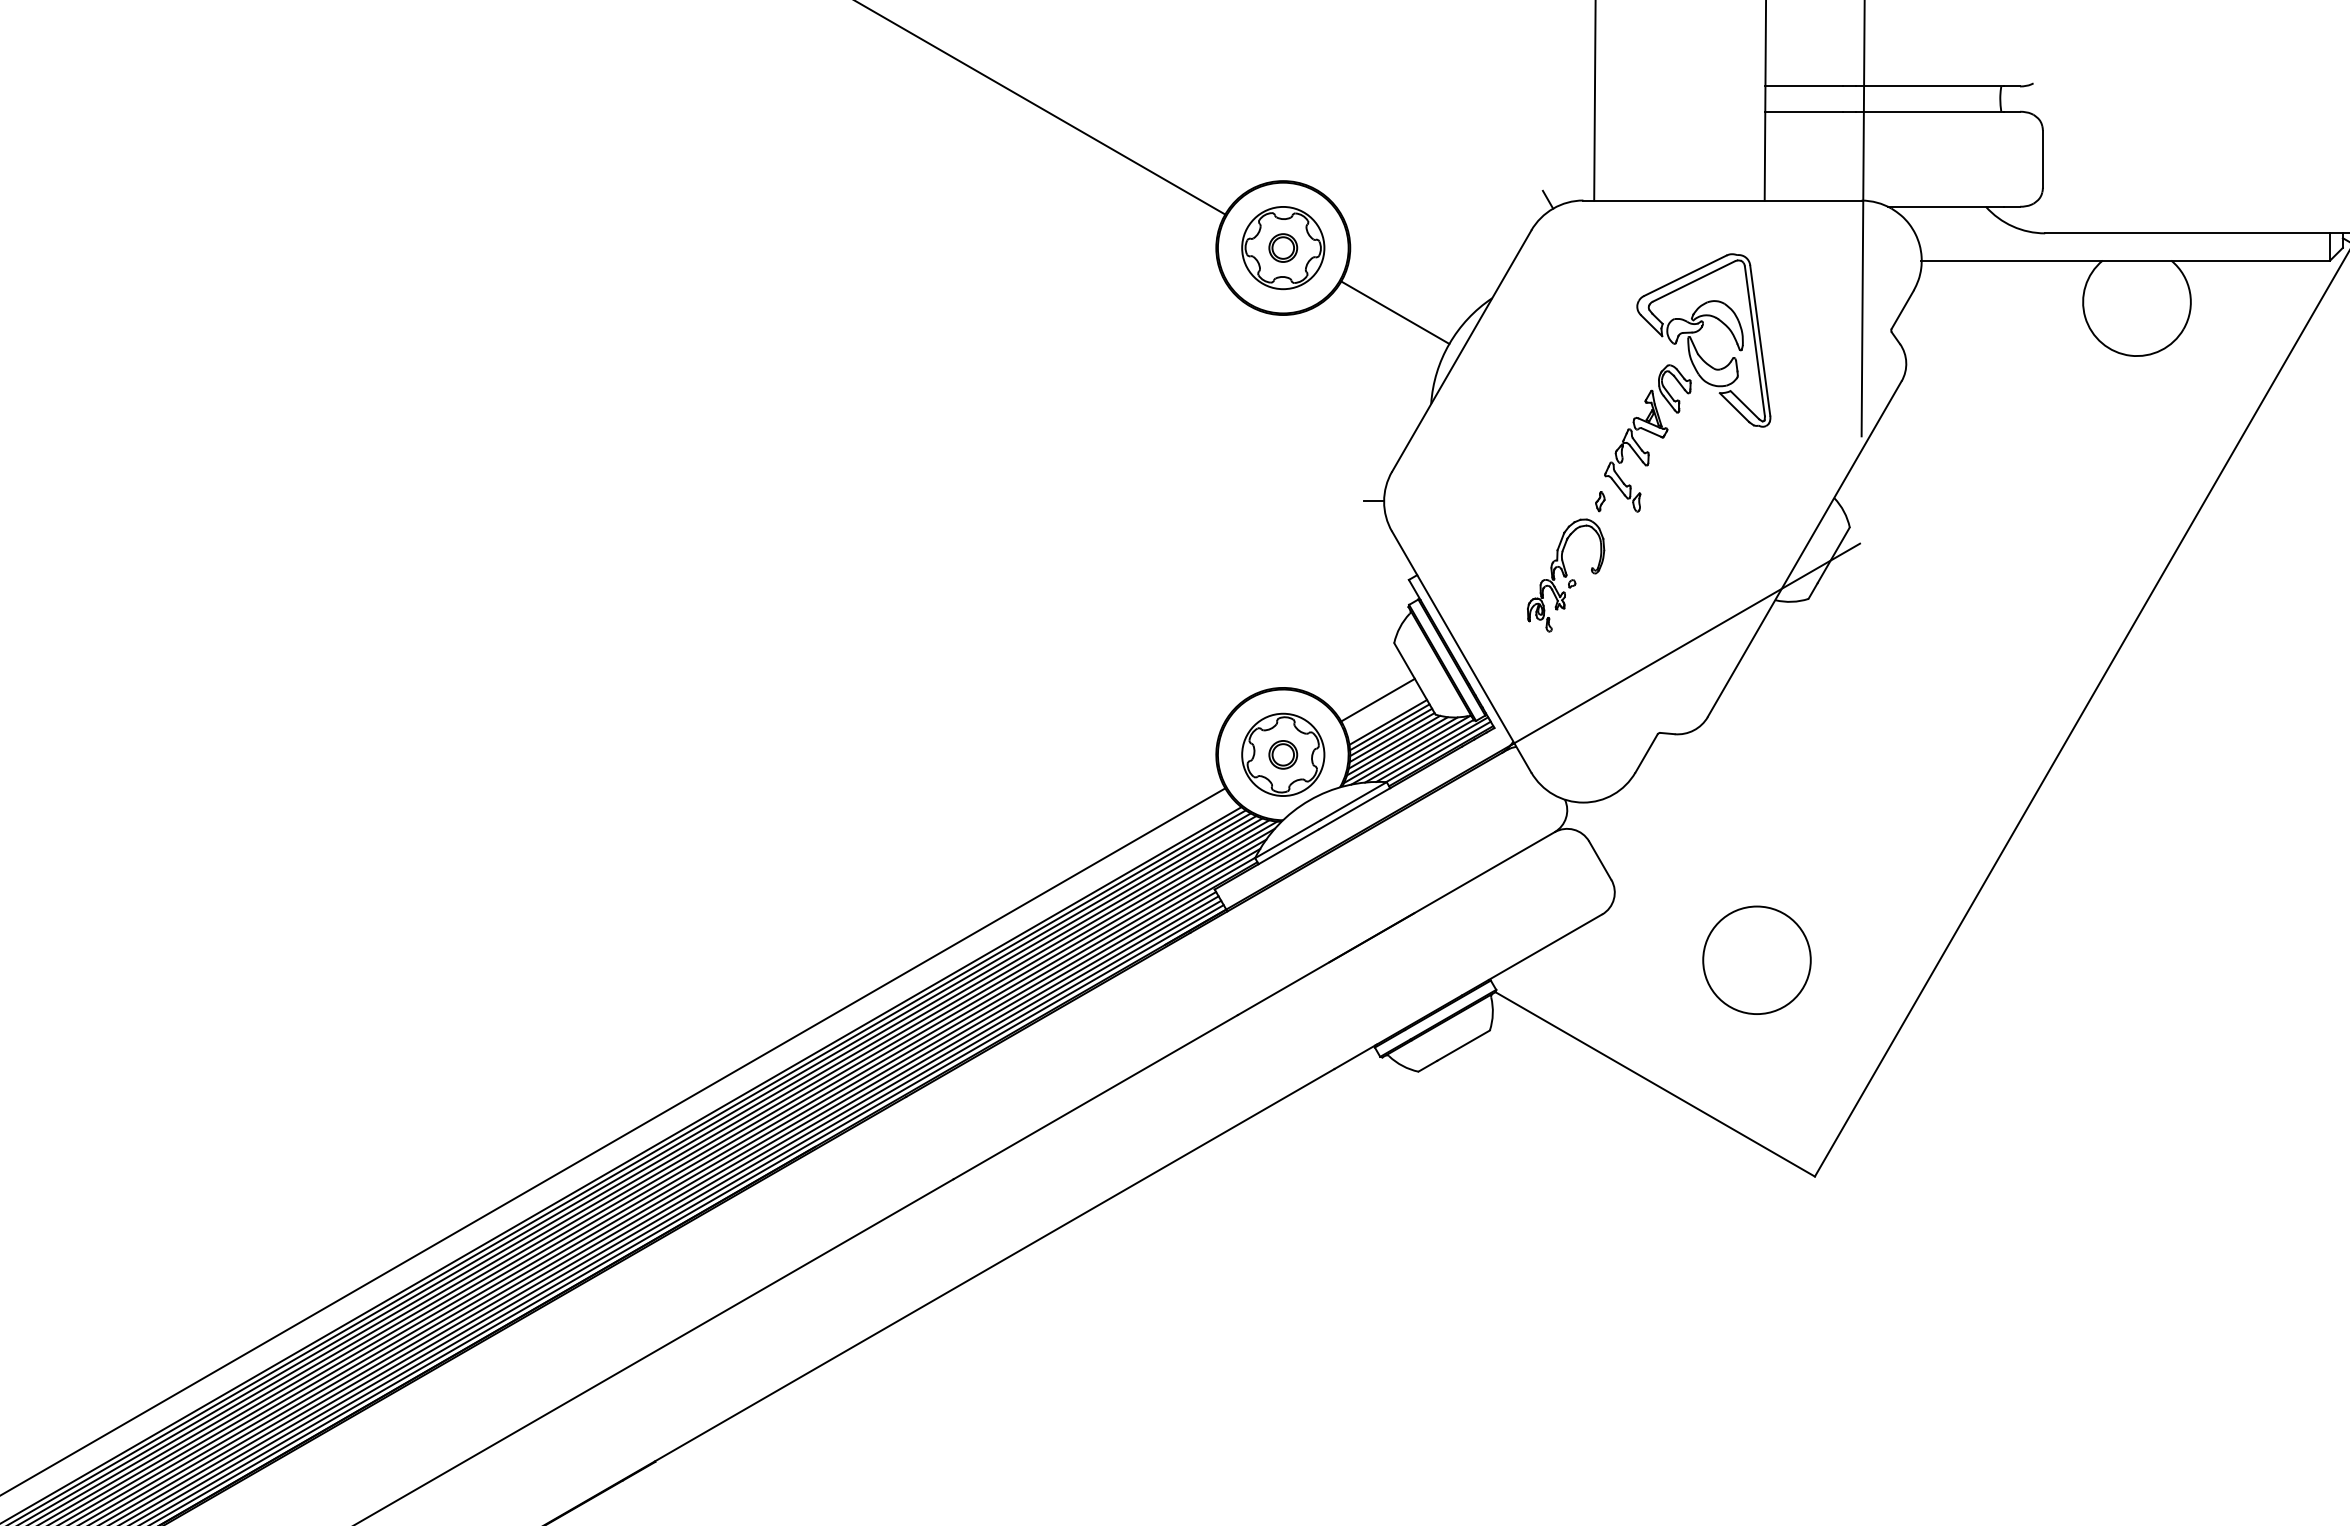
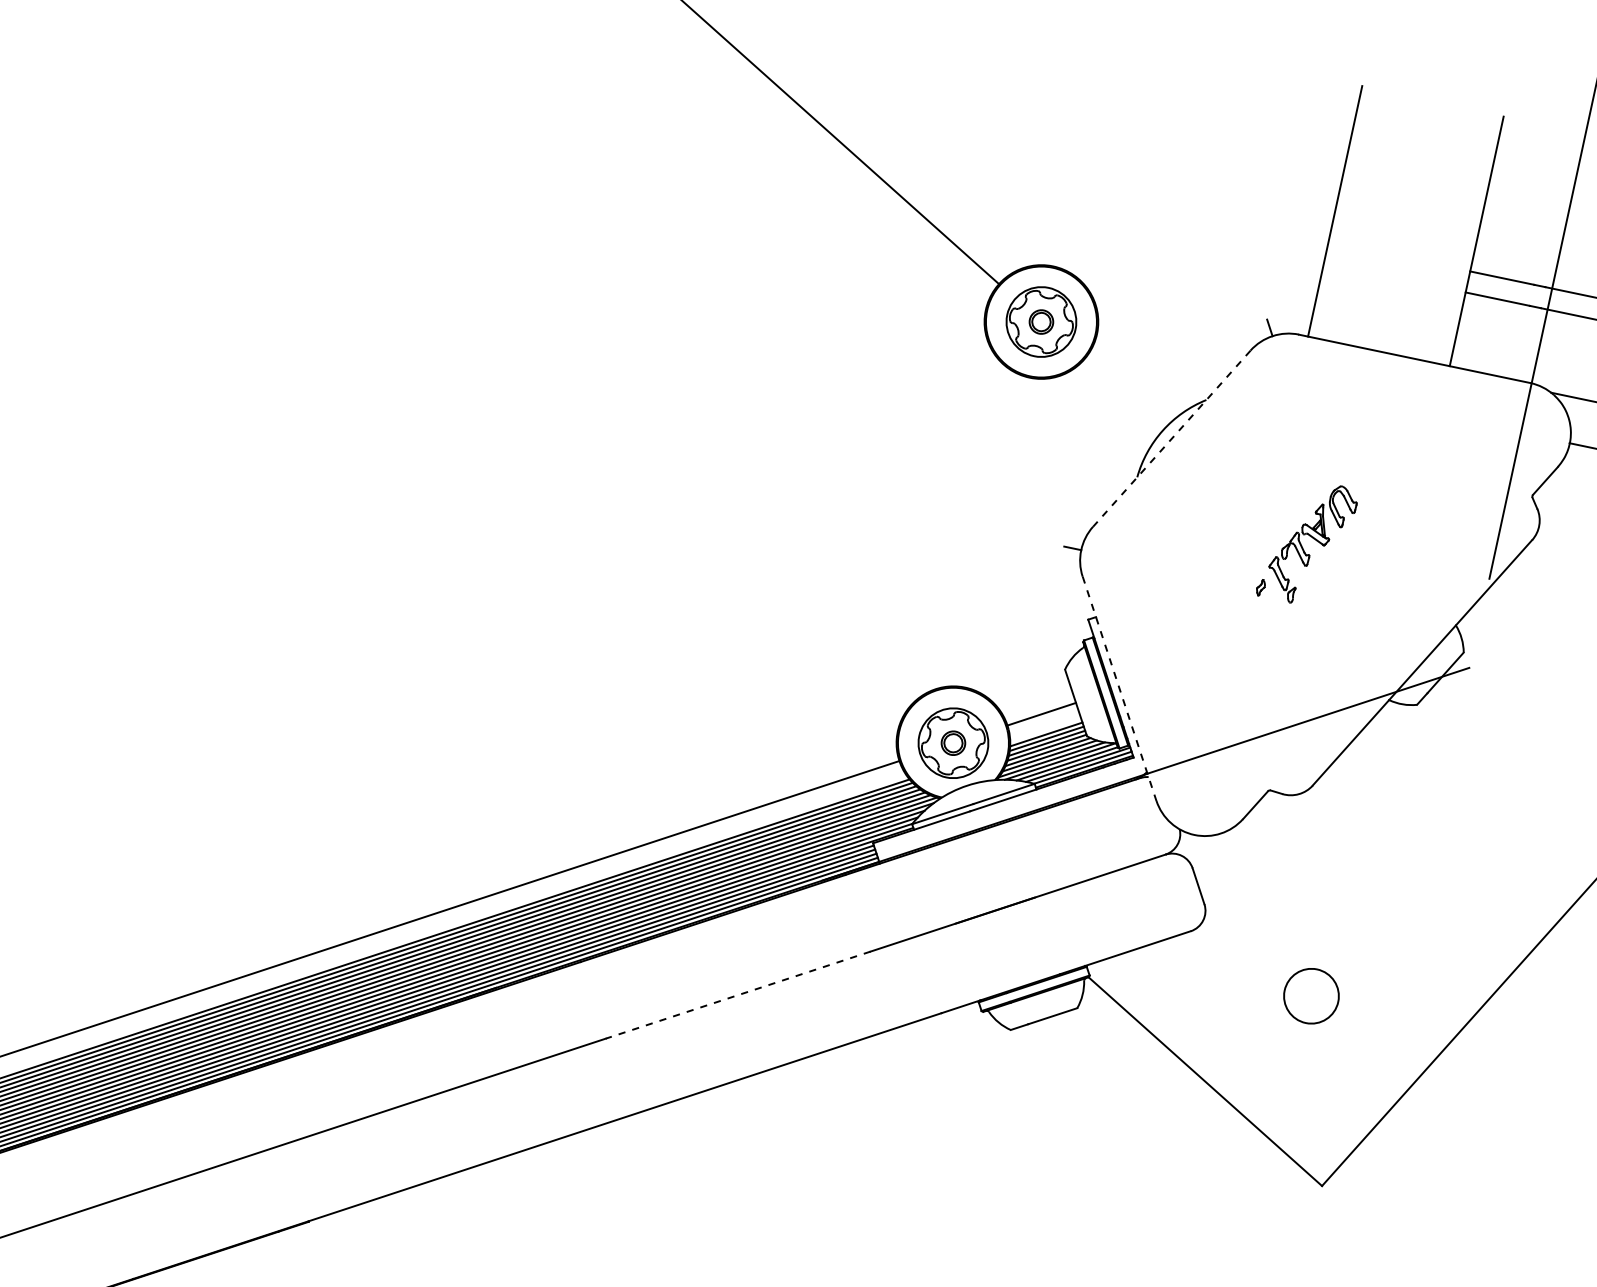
line: (1395, 312) -> (1123, 395), removed
part: (1699, 331) -> (1372, 463), removed
line: (1461, 351) -> (1171, 438), solid -> dashed
part: (1566, 575) -> (1219, 643), removed
line: (1462, 652) -> (1120, 689), solid -> dashed
circle: (1756, 960) -> (1311, 996), size x0.6
line: (1095, 1097) -> (737, 995), solid -> dashed

